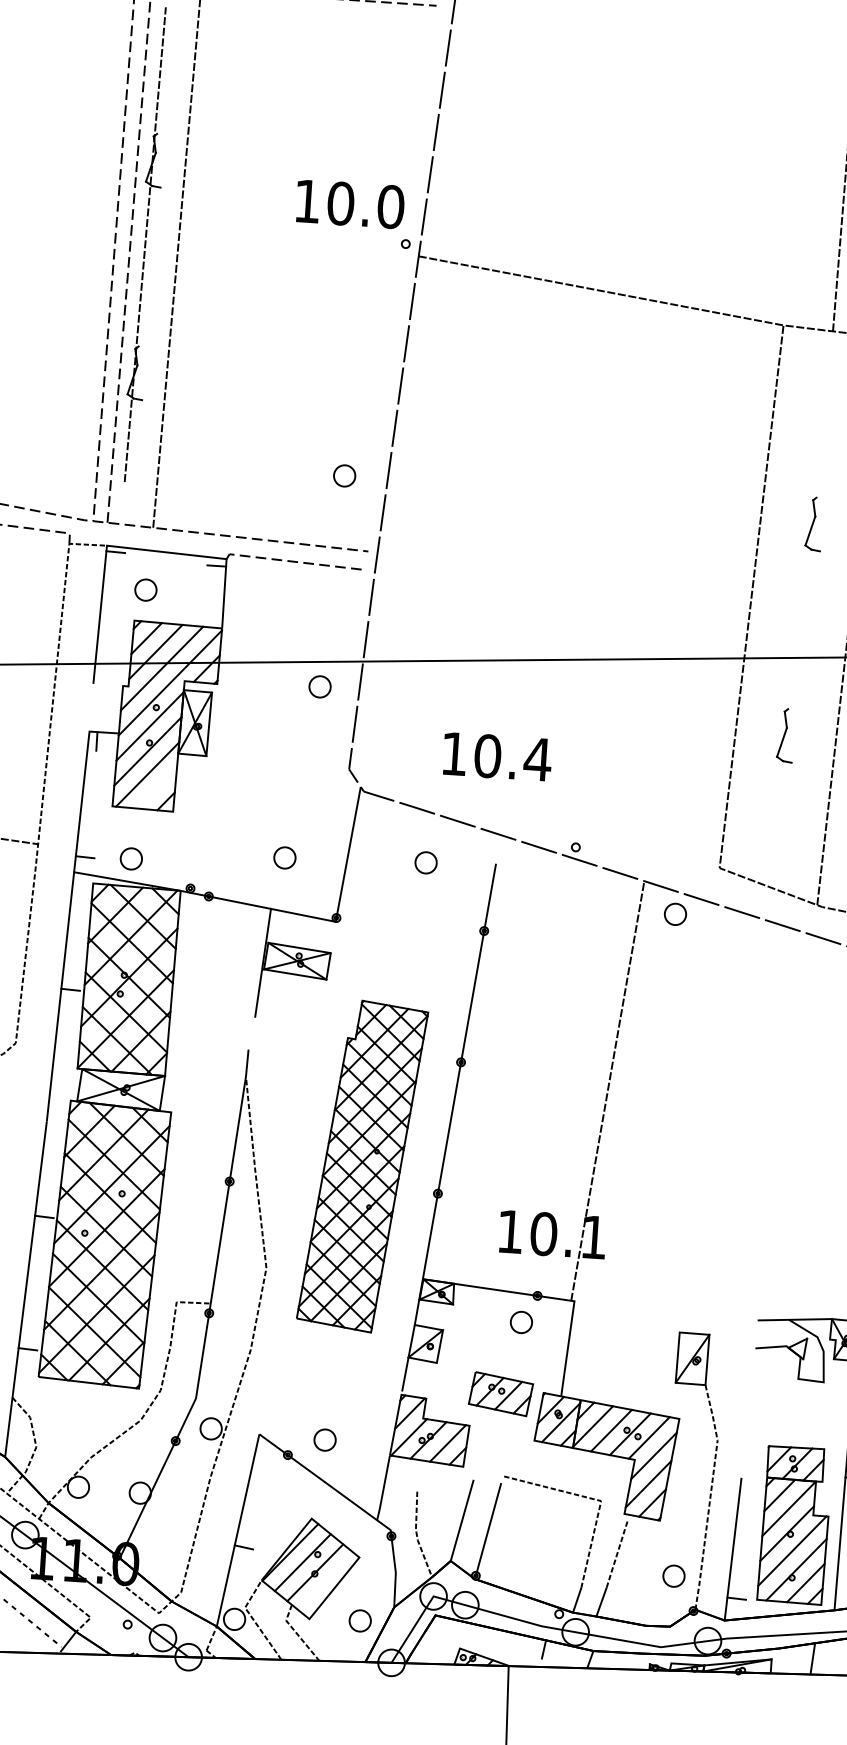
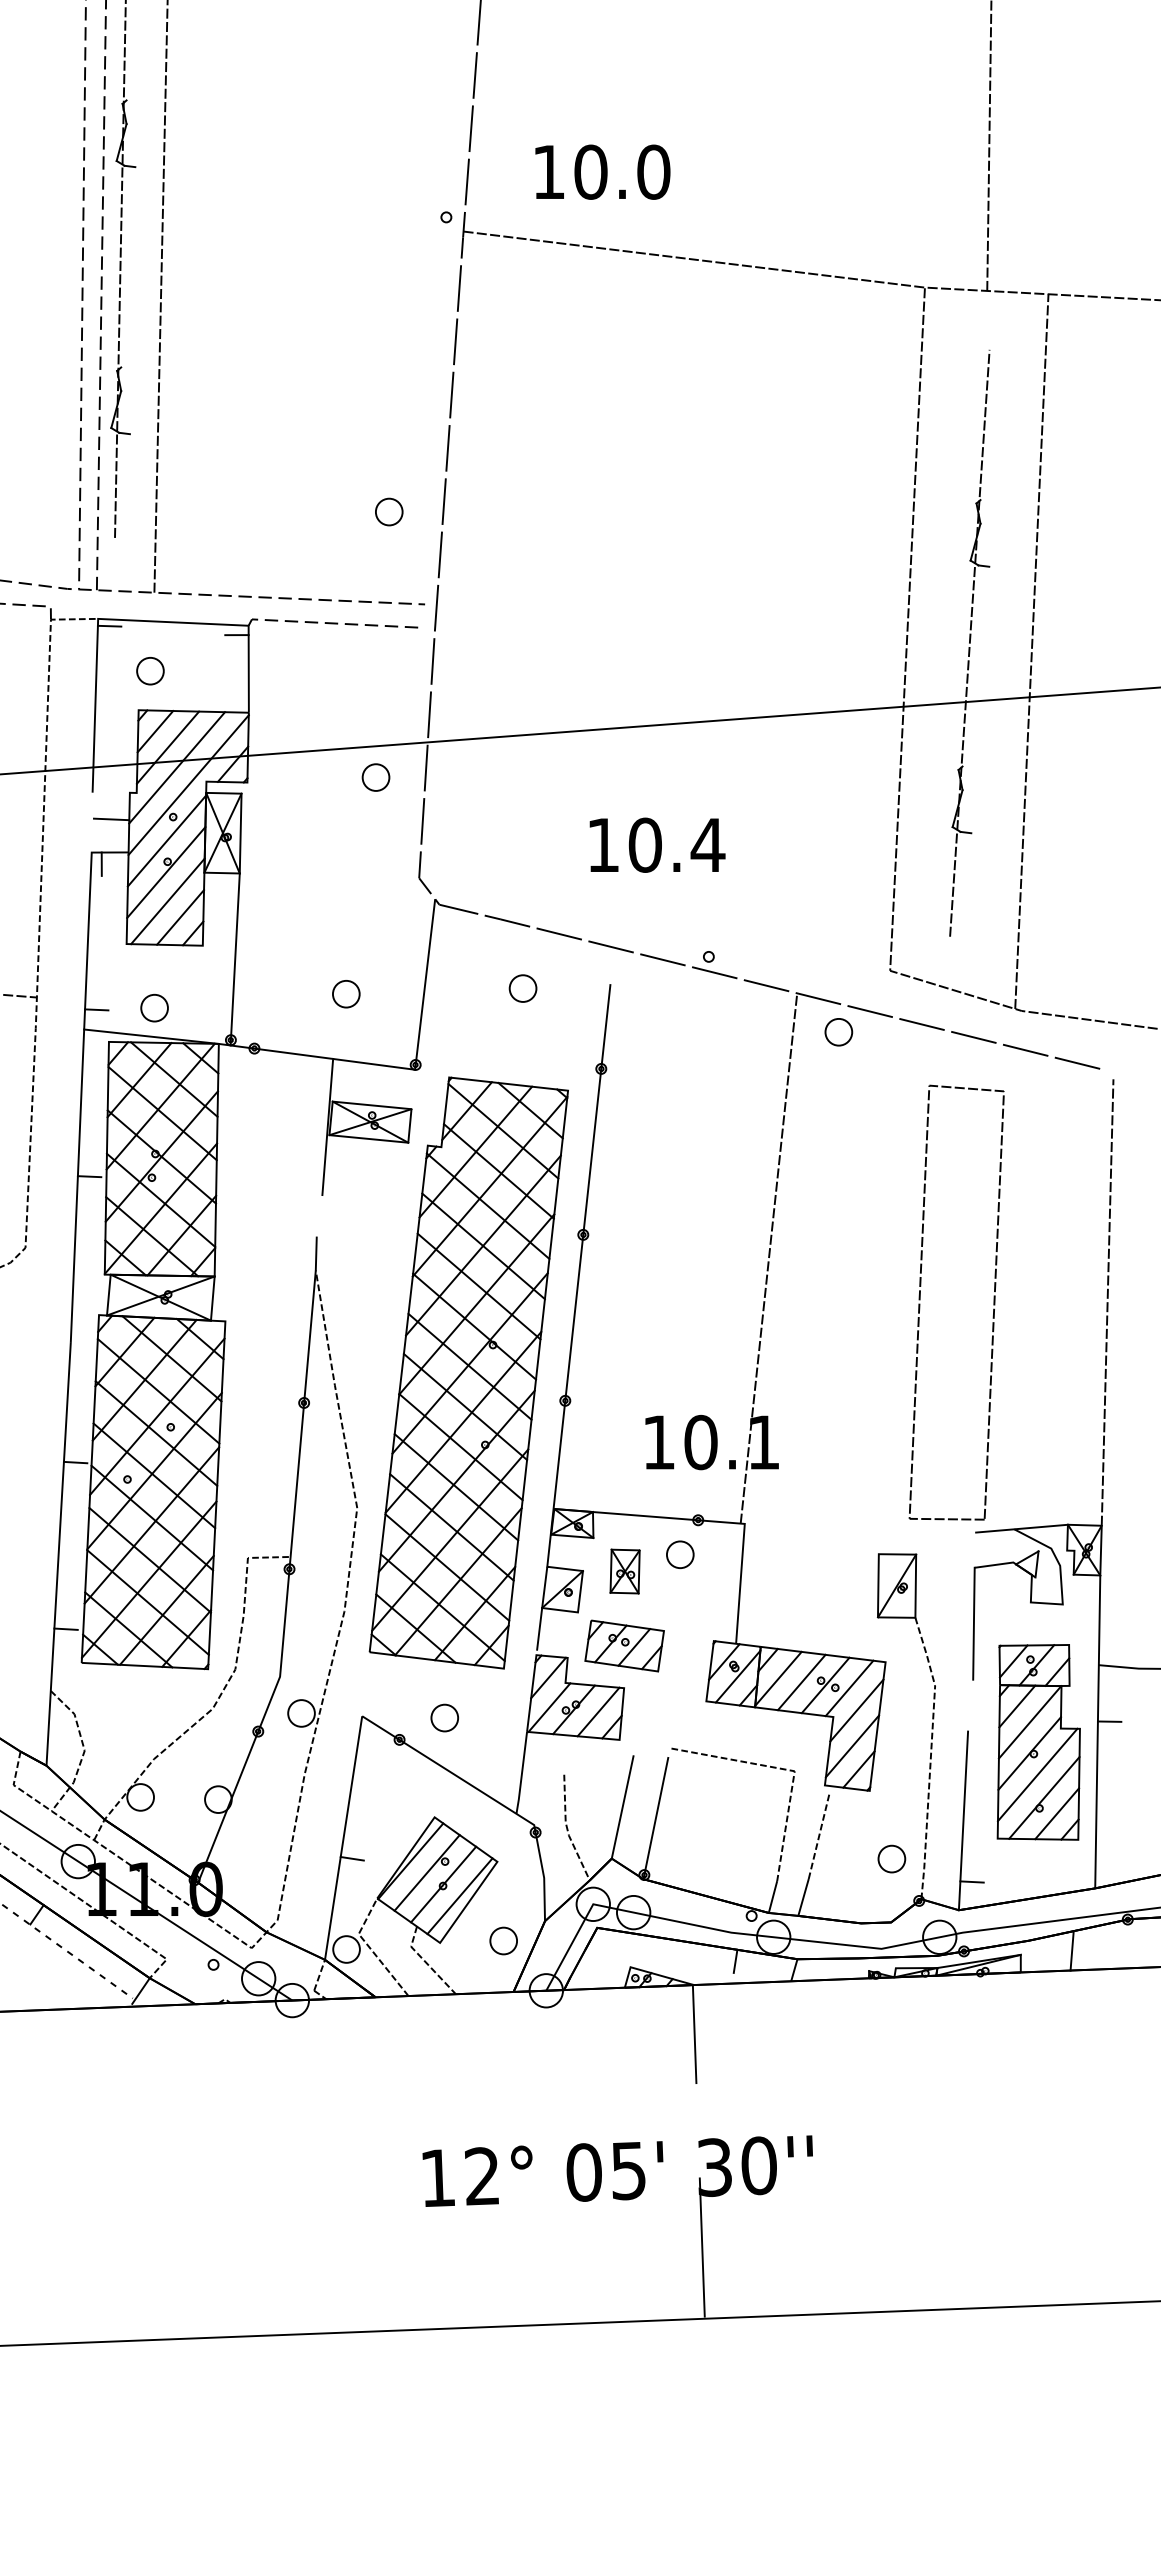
text: (350, 203) -> (602, 171), moved
line: (800, 610) -> (969, 642), added
line: (107, 706) -> (111, 819), added
text: (497, 756) -> (657, 844), moved
line: (156, 788) -> (180, 917), added
line: (197, 824) -> (234, 959), added
part: (726, 1132) -> (920, 1300), added
part: (362, 1165) -> (468, 1372), size x1.43
part: (476, 1332) -> (624, 1571), added
line: (751, 1392) -> (973, 1623), added
part: (500, 1393) -> (624, 1645), moved
part: (794, 1525) -> (1038, 1742), moved
line: (327, 1583) -> (459, 1896), added

